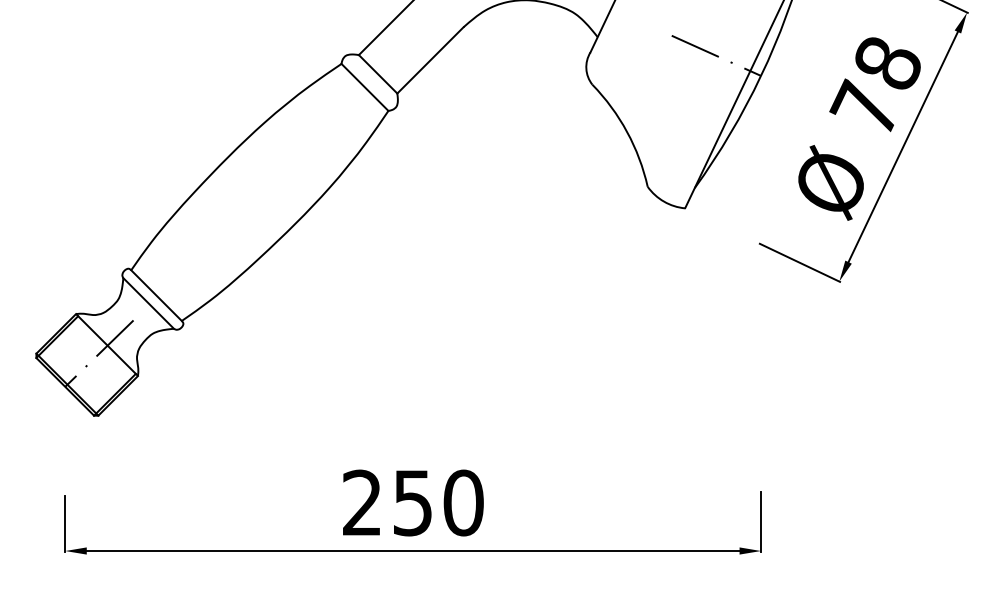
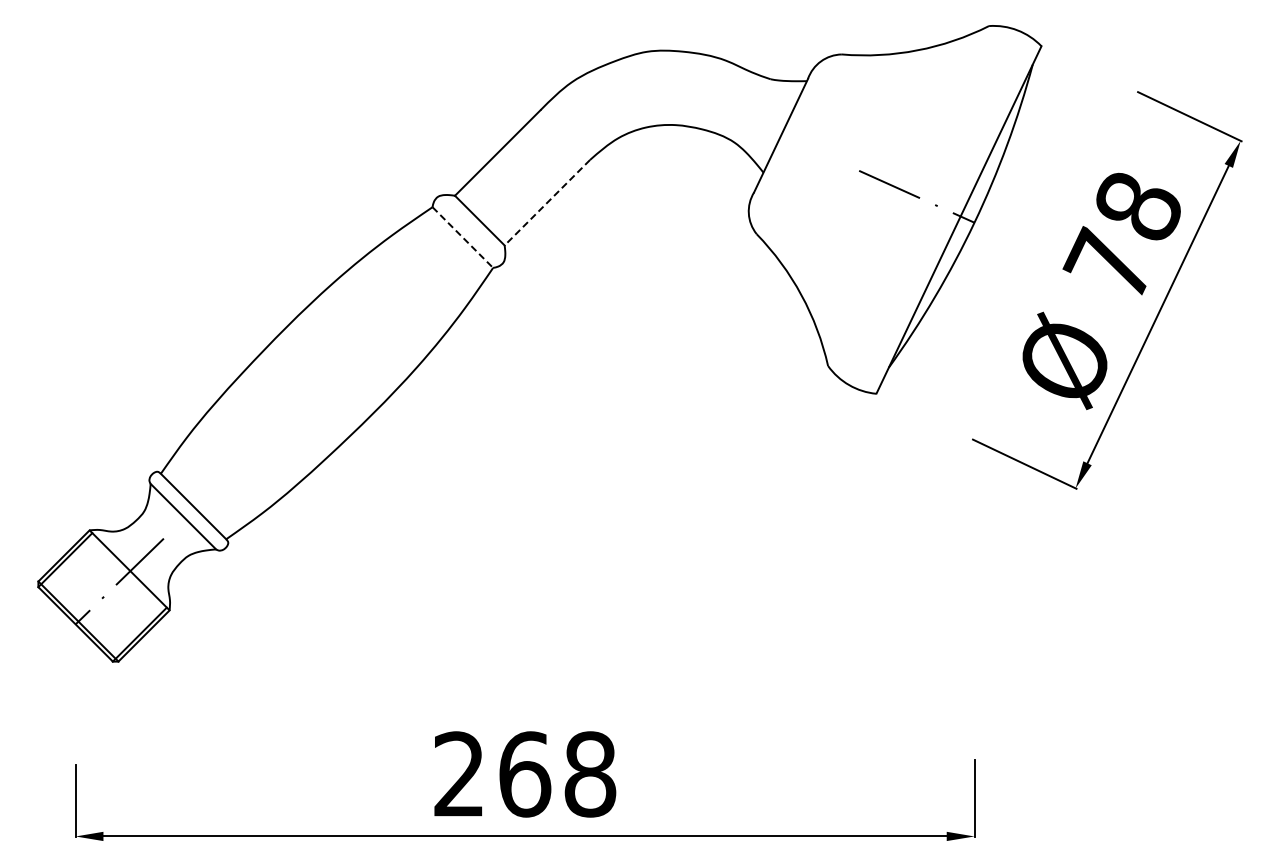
line: (430, 61) -> (547, 203), solid -> dashed
line: (364, 87) -> (462, 237), solid -> dashed
text: (438, 503) -> (557, 774), 250 -> 268

